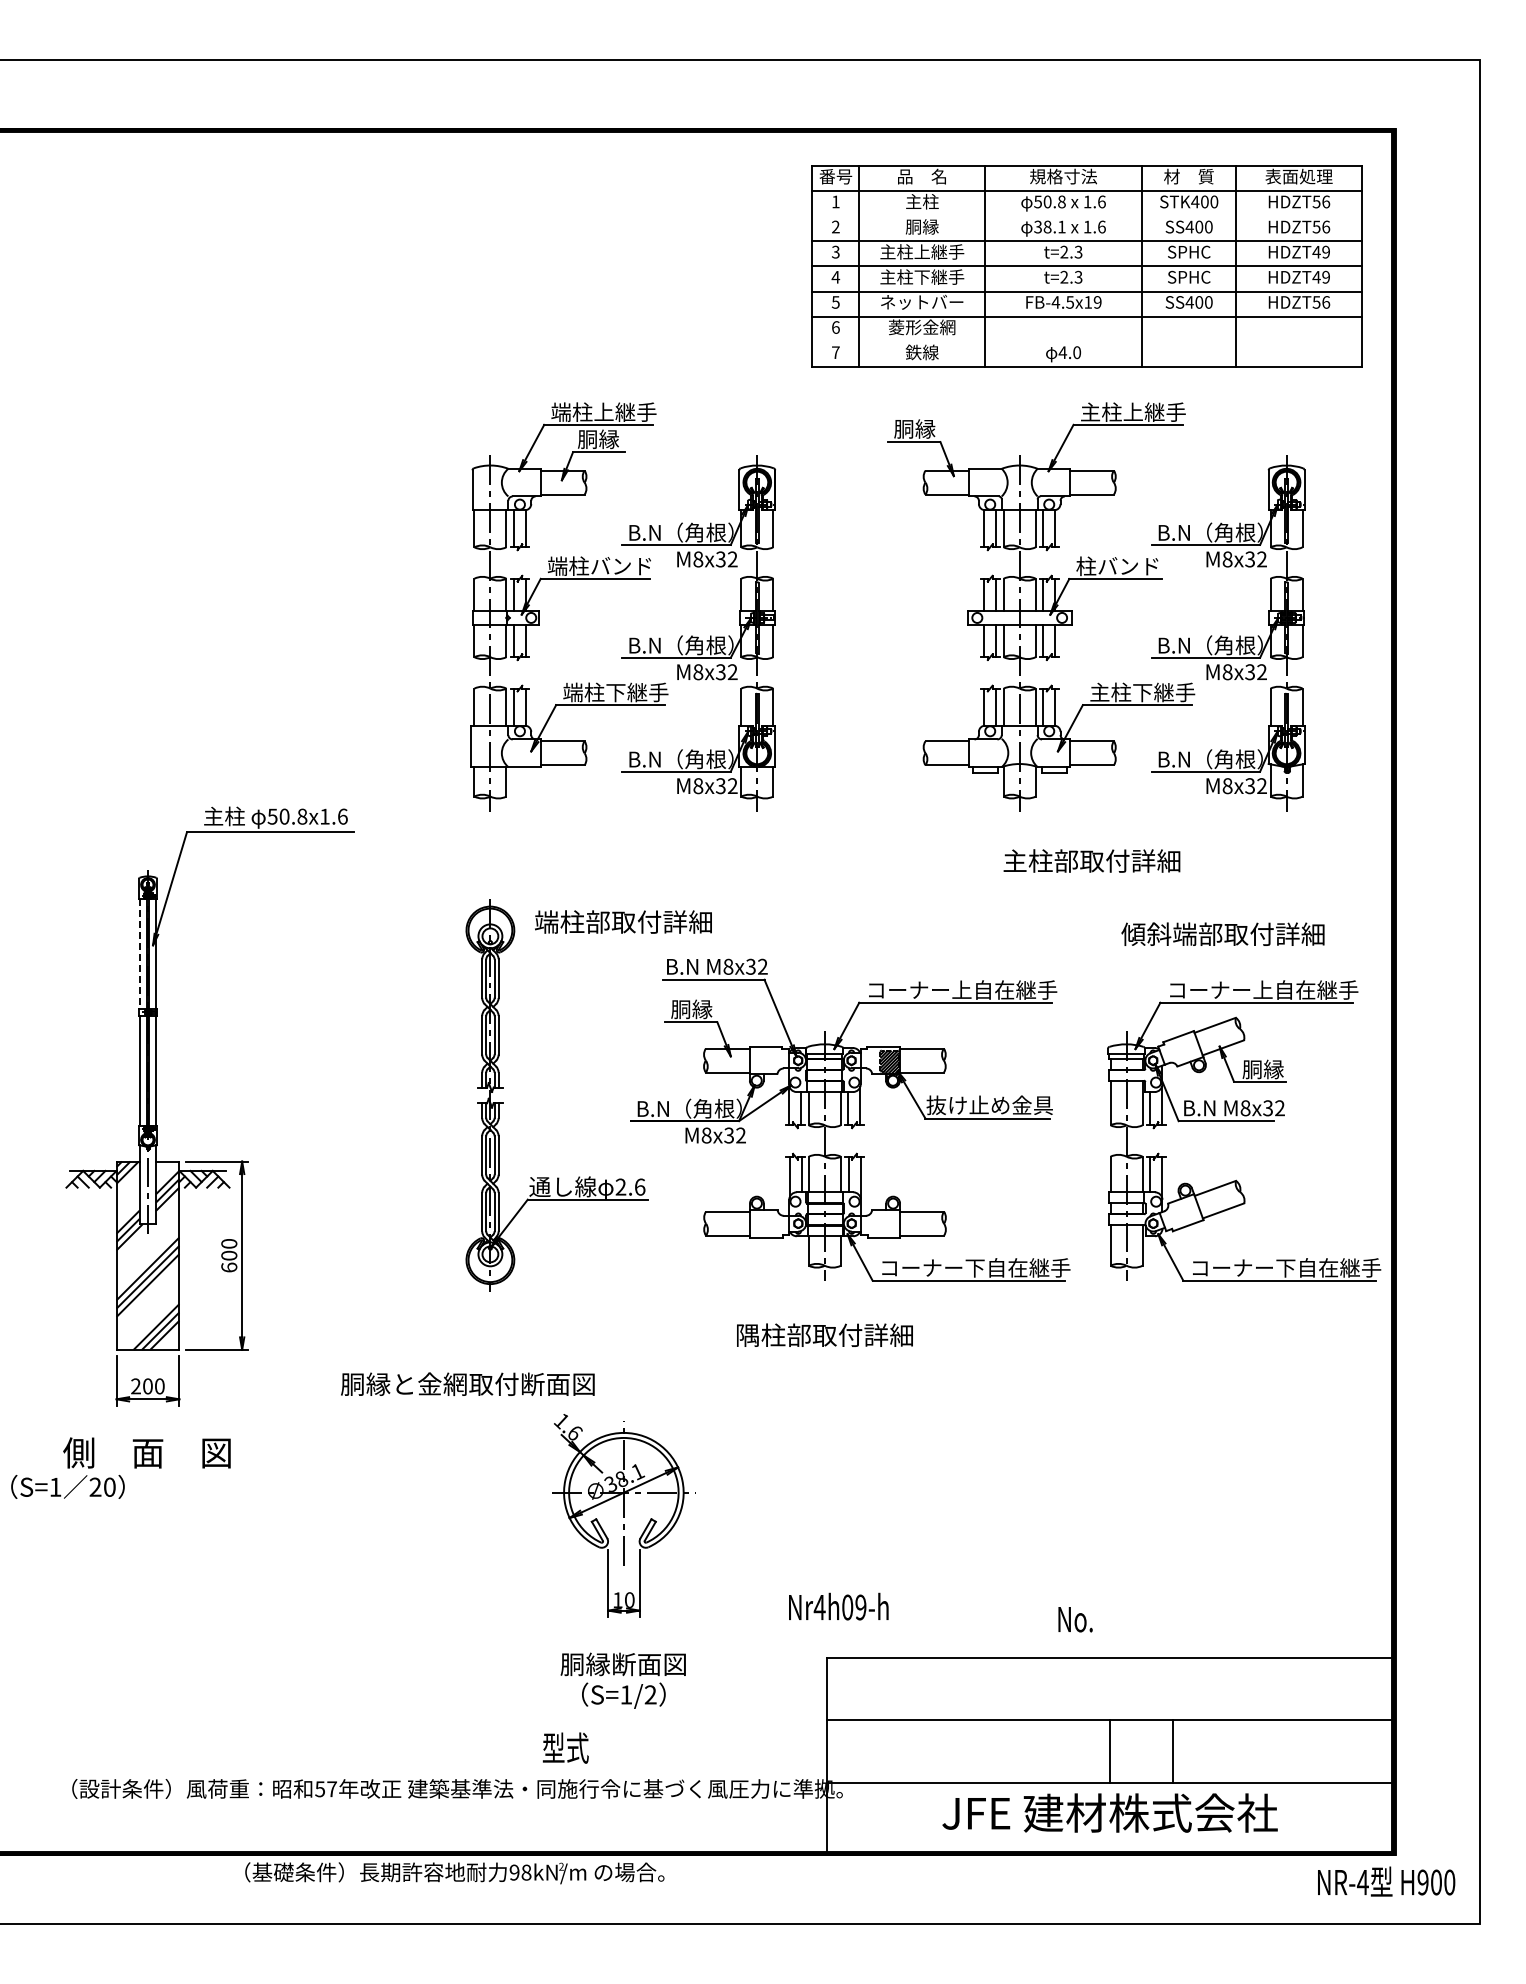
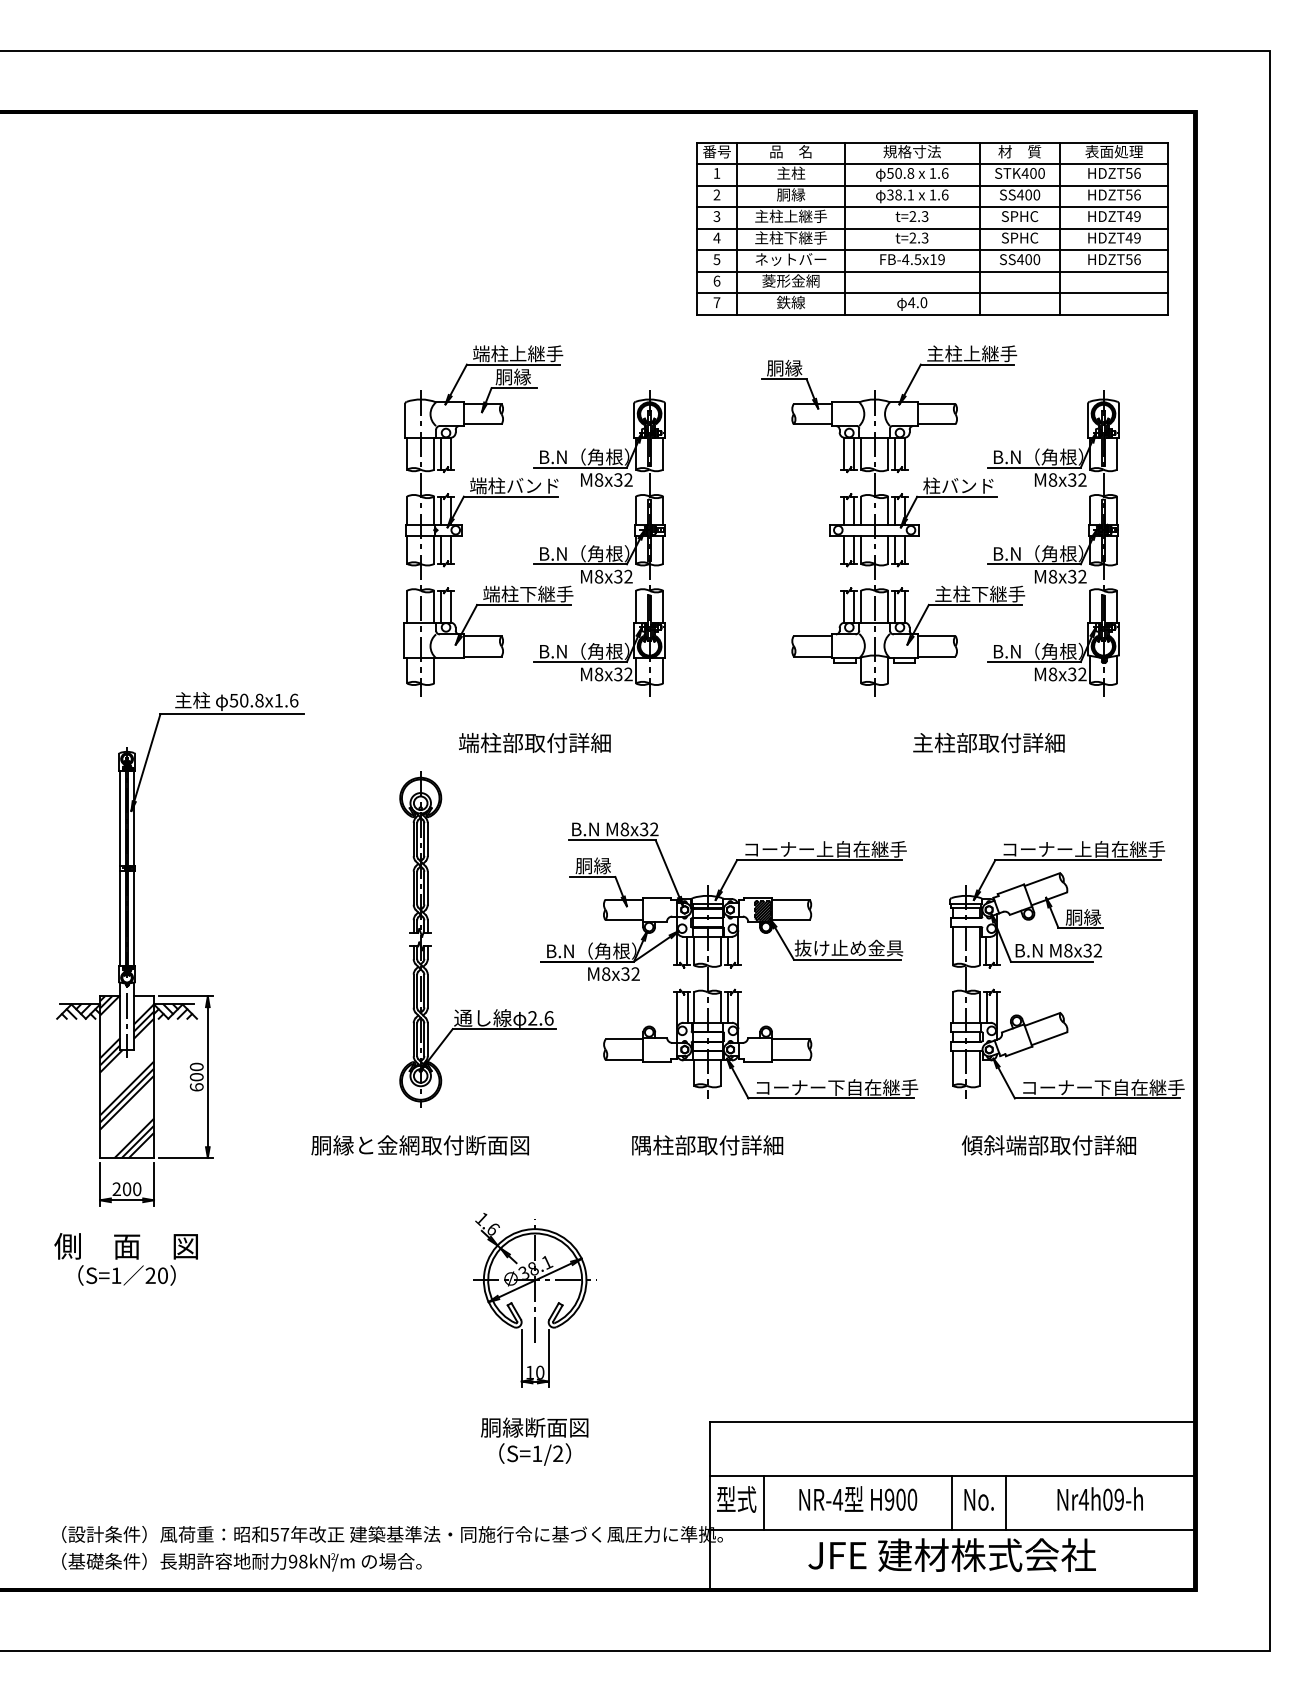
line: (1086, 216) -> (931, 185), added
line: (1086, 341) -> (931, 293), added
text: (1091, 860) -> (988, 742), moved
text: (623, 921) -> (534, 742), moved
text: (1222, 933) -> (1048, 1144), moved
line: (140, 954) -> (120, 818), dashed -> solid
text: (467, 1383) -> (419, 1144), moved
text: (67, 1486) -> (126, 1275), moved
text: (838, 1606) -> (1100, 1498), moved
text: (1075, 1619) -> (979, 1499), moved
text: (565, 1747) -> (736, 1498), moved
line: (890, 1751) -> (763, 1502), added
text: (454, 1873) -> (241, 1562), moved
text: (1386, 1881) -> (858, 1498), moved

